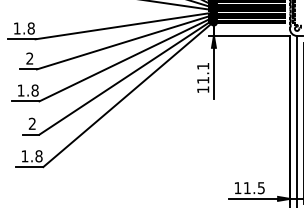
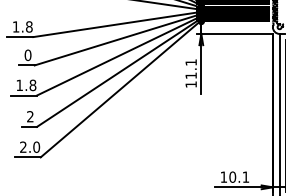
text: (29, 58) -> (27, 55), 2 -> 0
text: (31, 156) -> (29, 147), 1.8 -> 2.0
text: (253, 188) -> (238, 177), 11.5 -> 10.1

